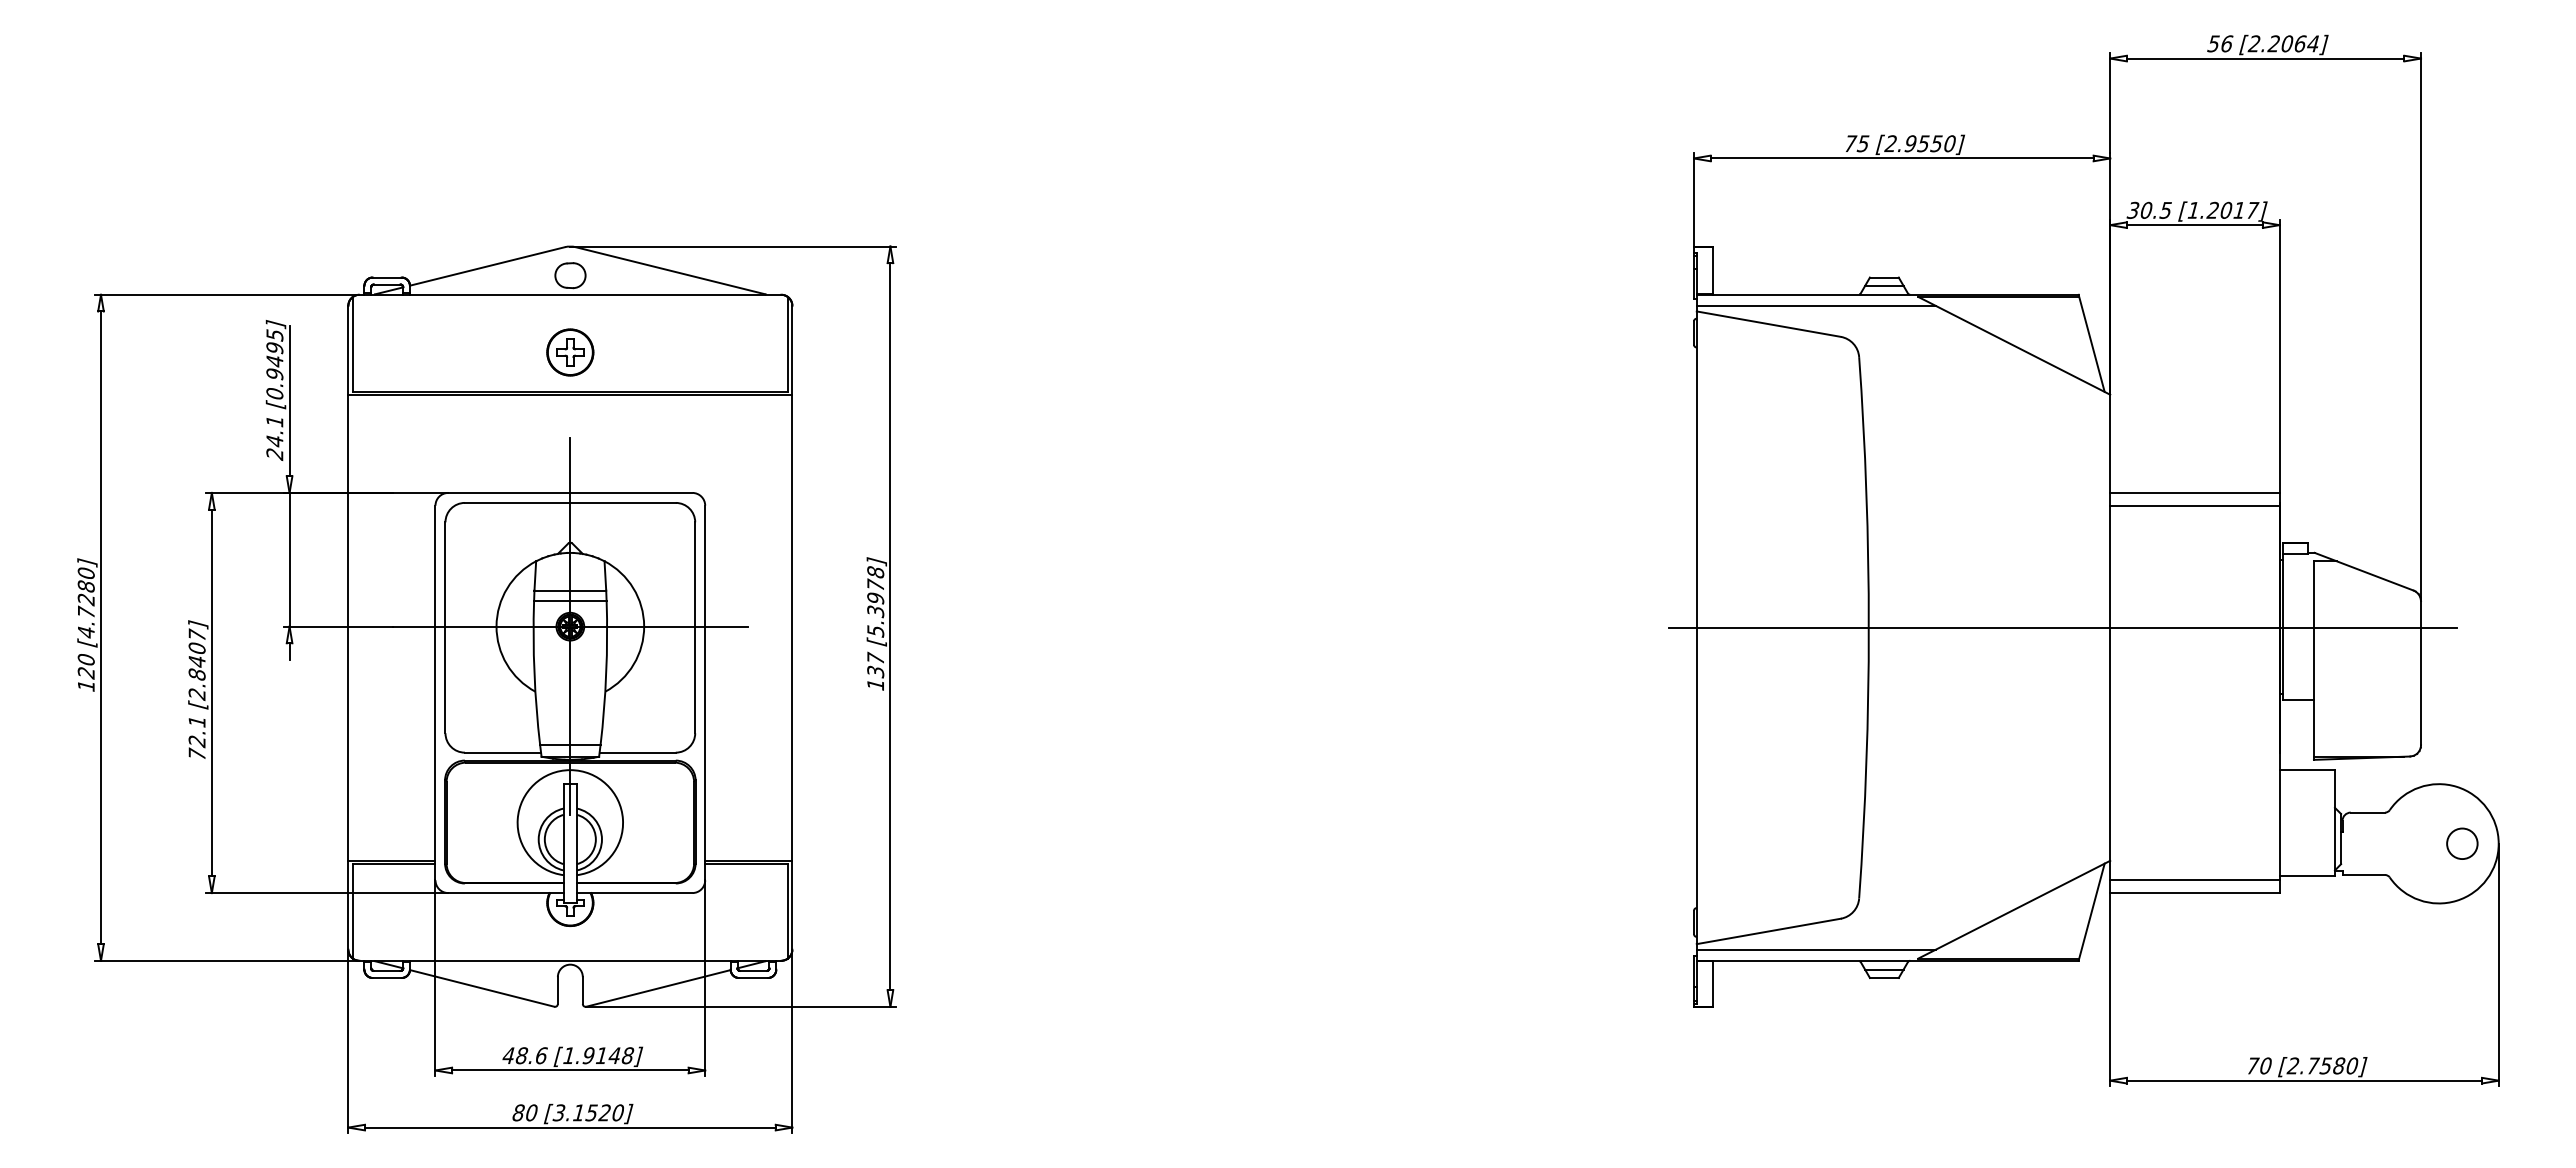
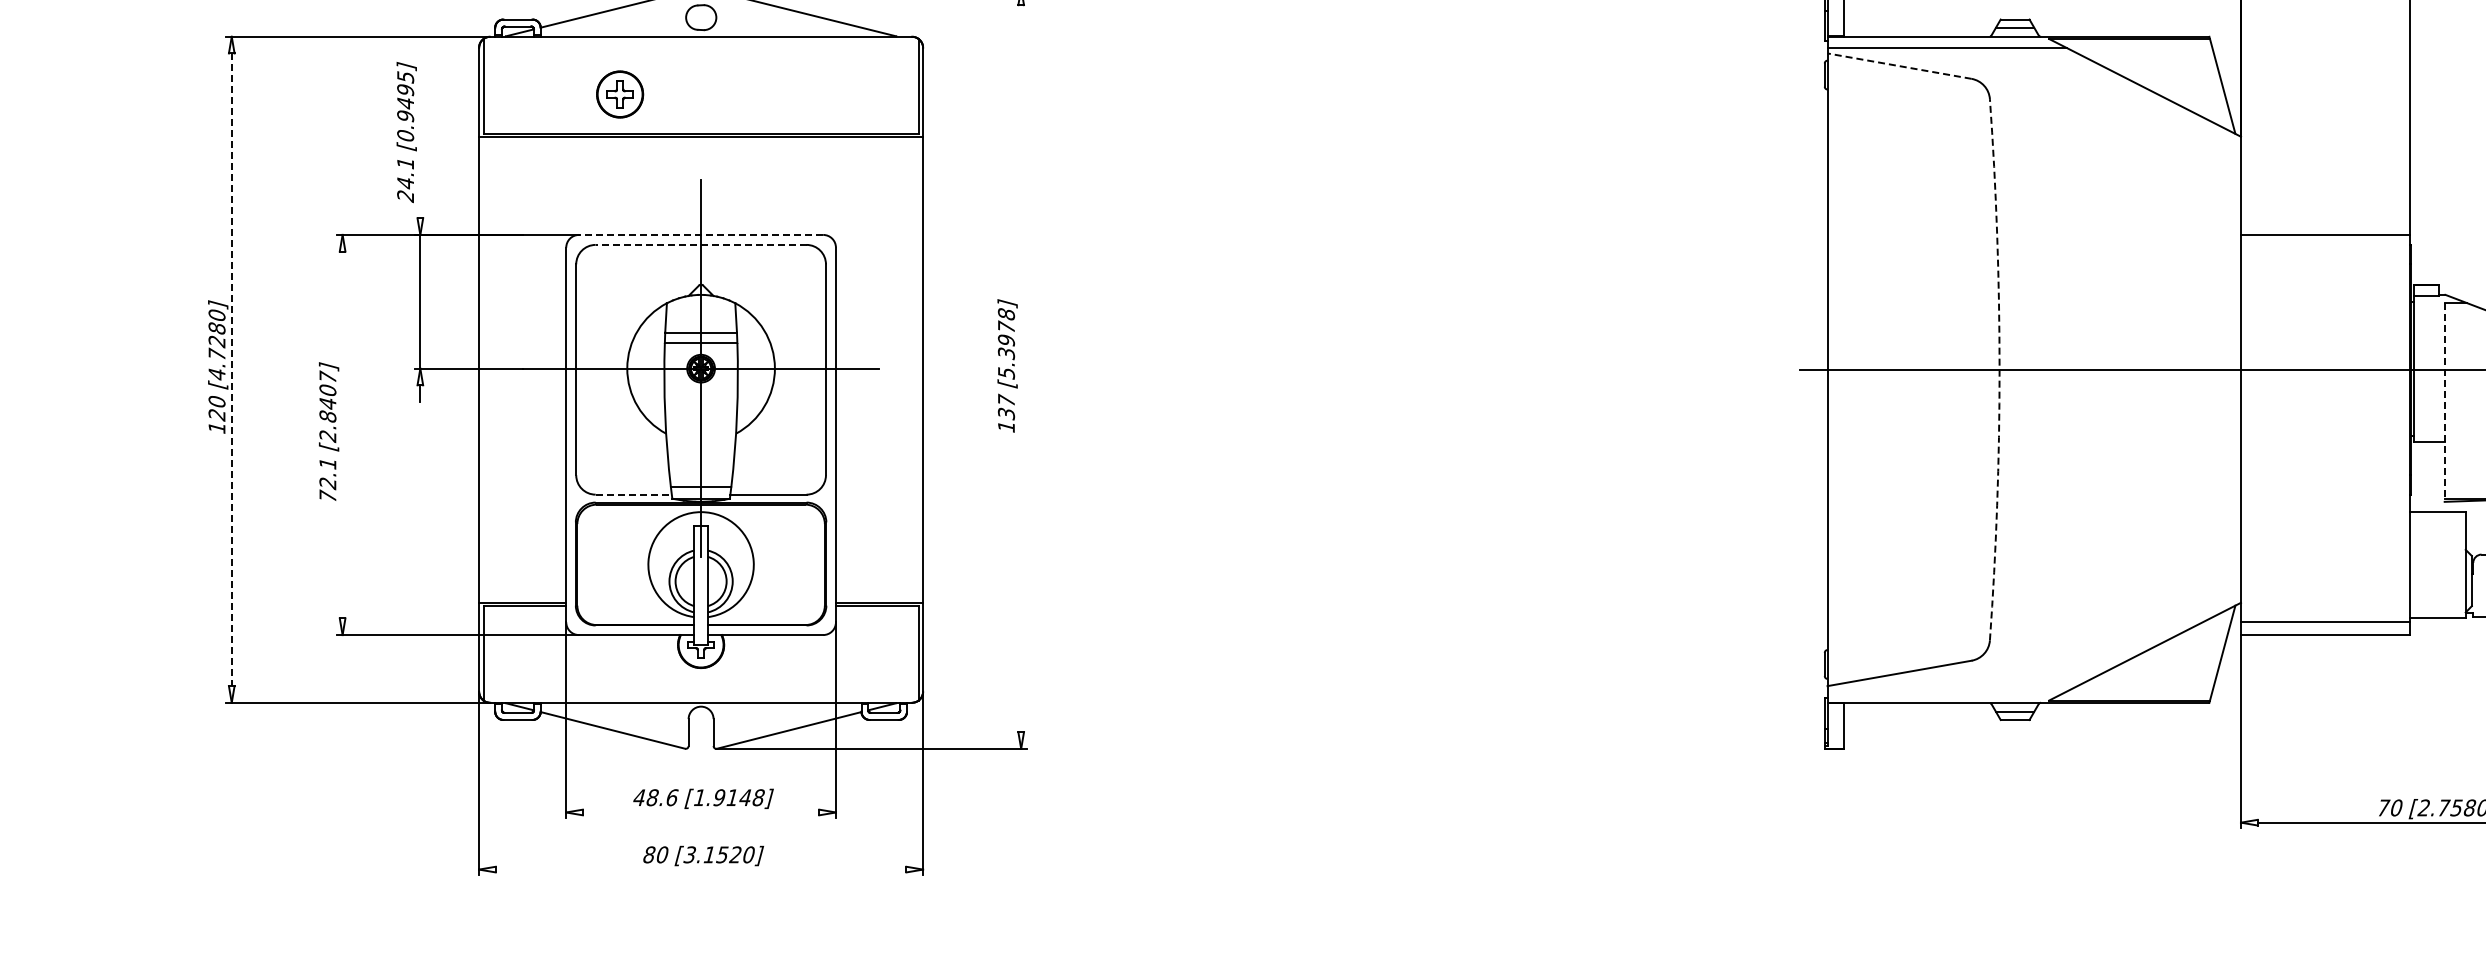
line: (1768, 324) -> (1899, 66), solid -> dashed
part: (570, 352) -> (620, 94), moved
line: (289, 400) -> (420, 142), removed
line: (569, 492) -> (700, 234), solid -> dashed
line: (569, 502) -> (700, 244), solid -> dashed
line: (2194, 505) -> (2325, 247), removed
line: (890, 626) -> (1021, 368), removed
arc: (1868, 627) -> (1999, 369), solid -> dashed
line: (101, 628) -> (232, 370), solid -> dashed
line: (2313, 661) -> (2444, 403), solid -> dashed
line: (211, 692) -> (342, 434), removed
line: (503, 752) -> (634, 494), solid -> dashed
line: (1815, 949) -> (1946, 691), removed
line: (570, 1070) -> (701, 812), removed
line: (570, 1127) -> (701, 869), removed

